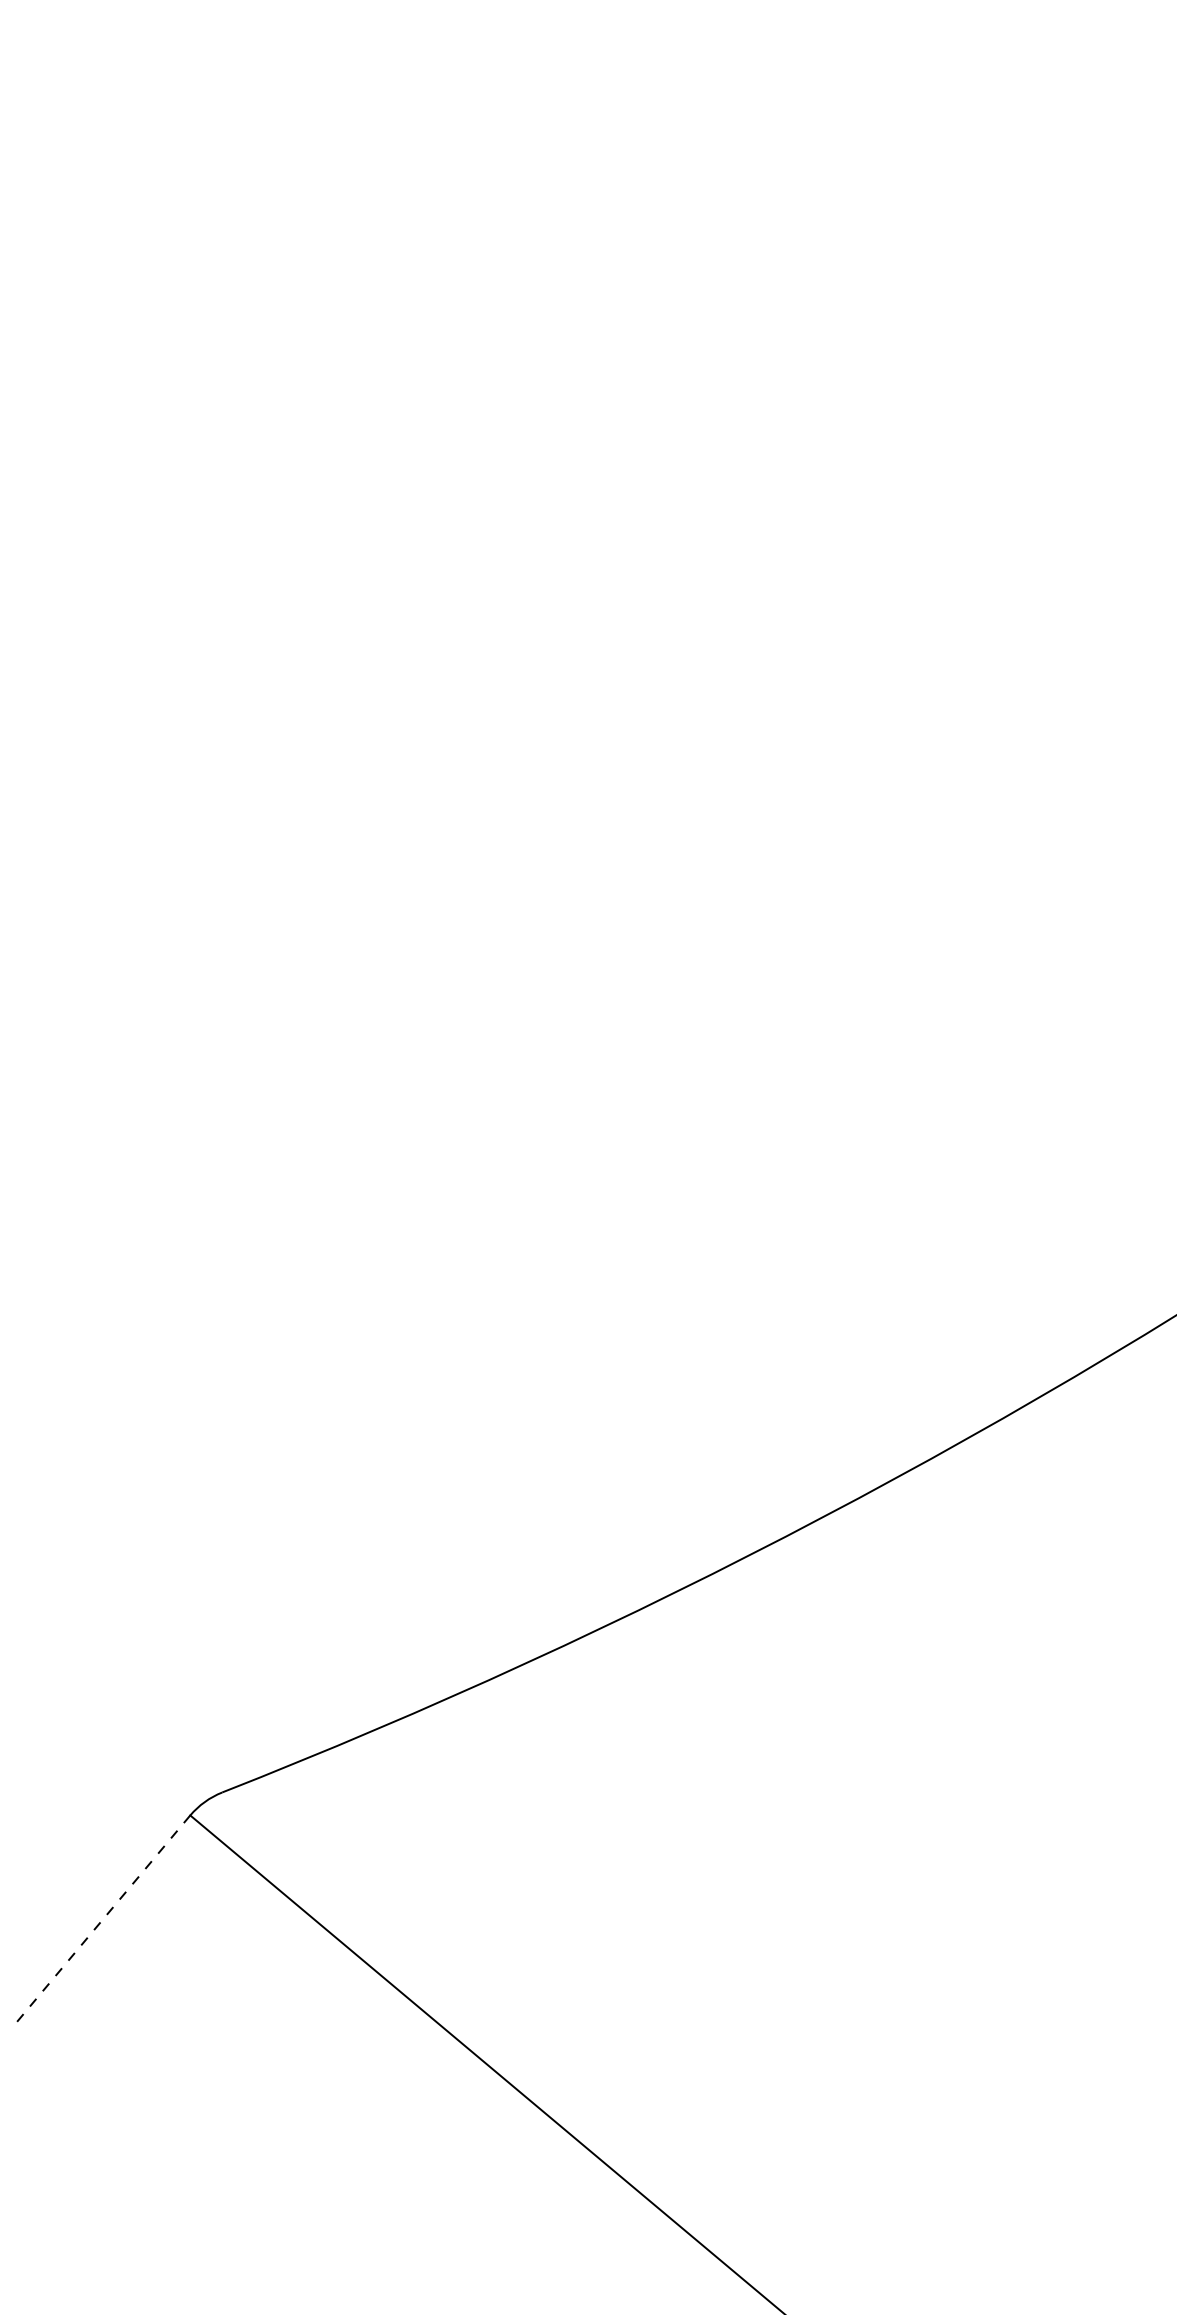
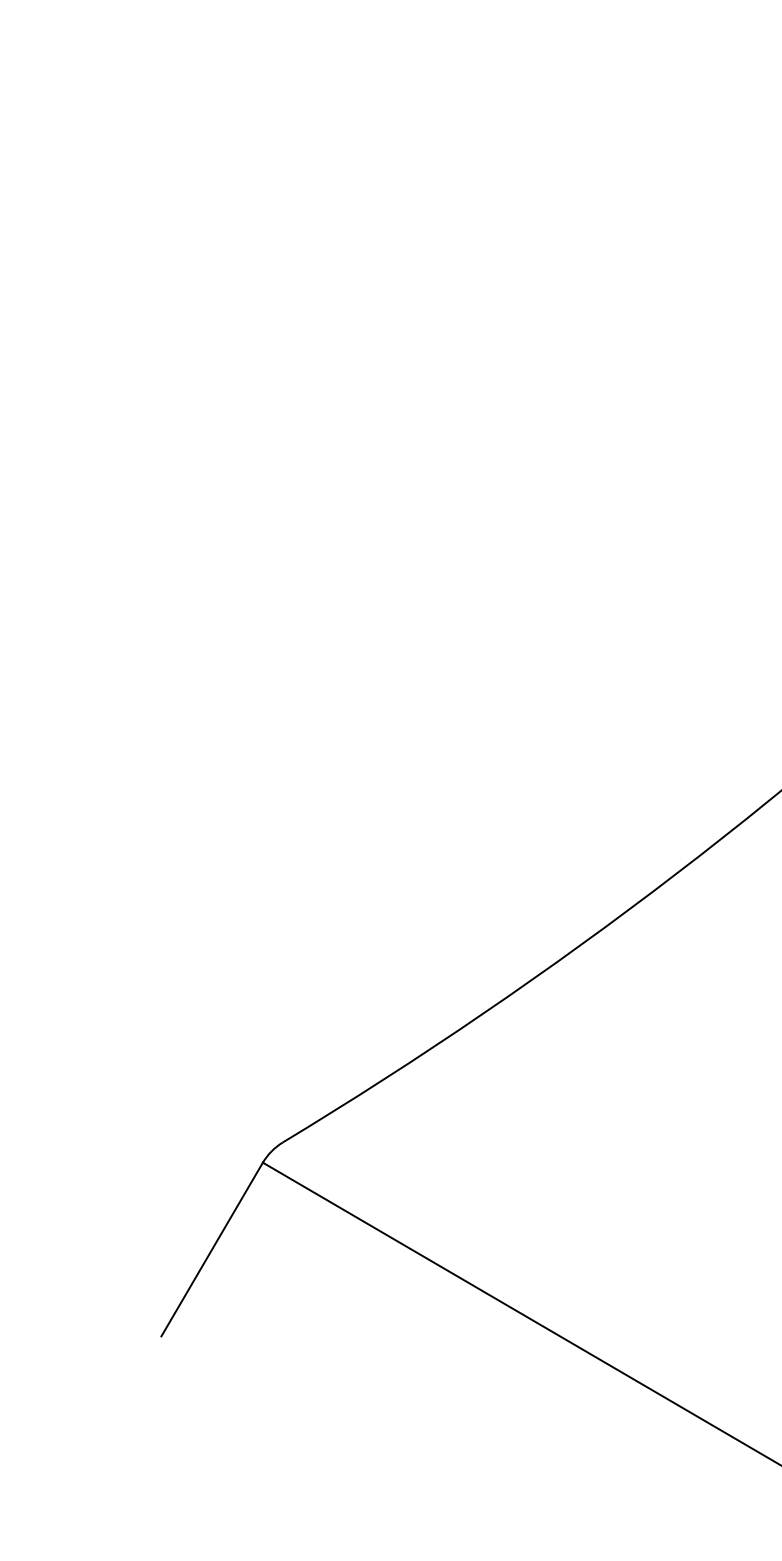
line: (100, 1922) -> (212, 1249), dashed -> solid

